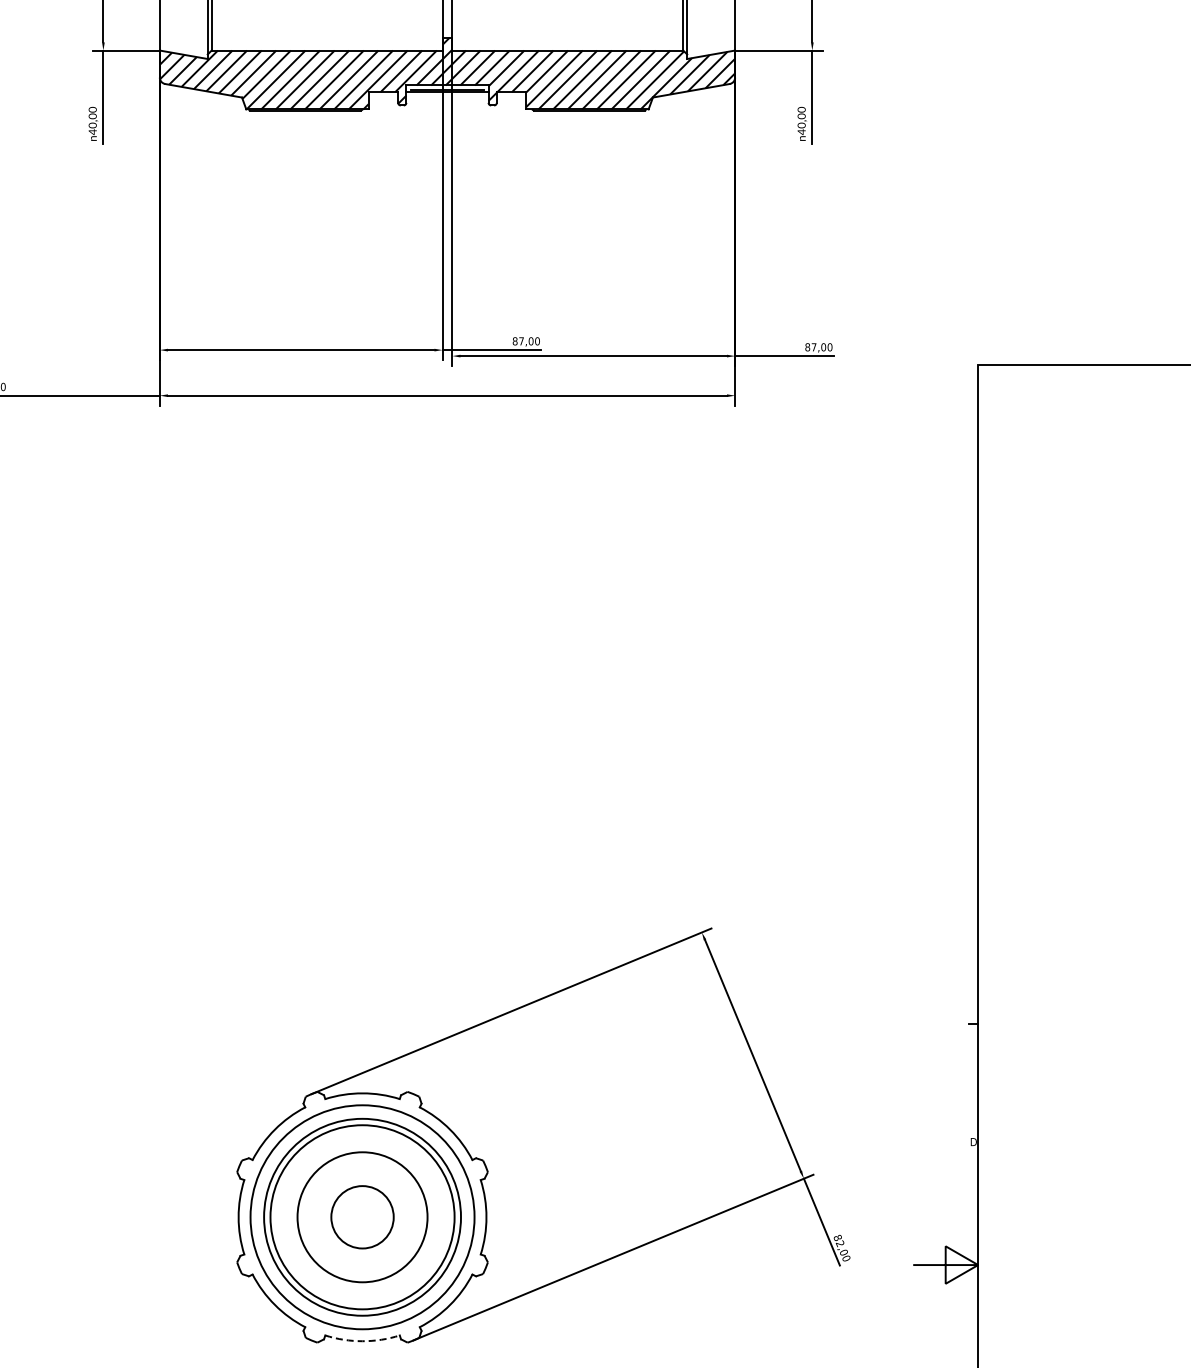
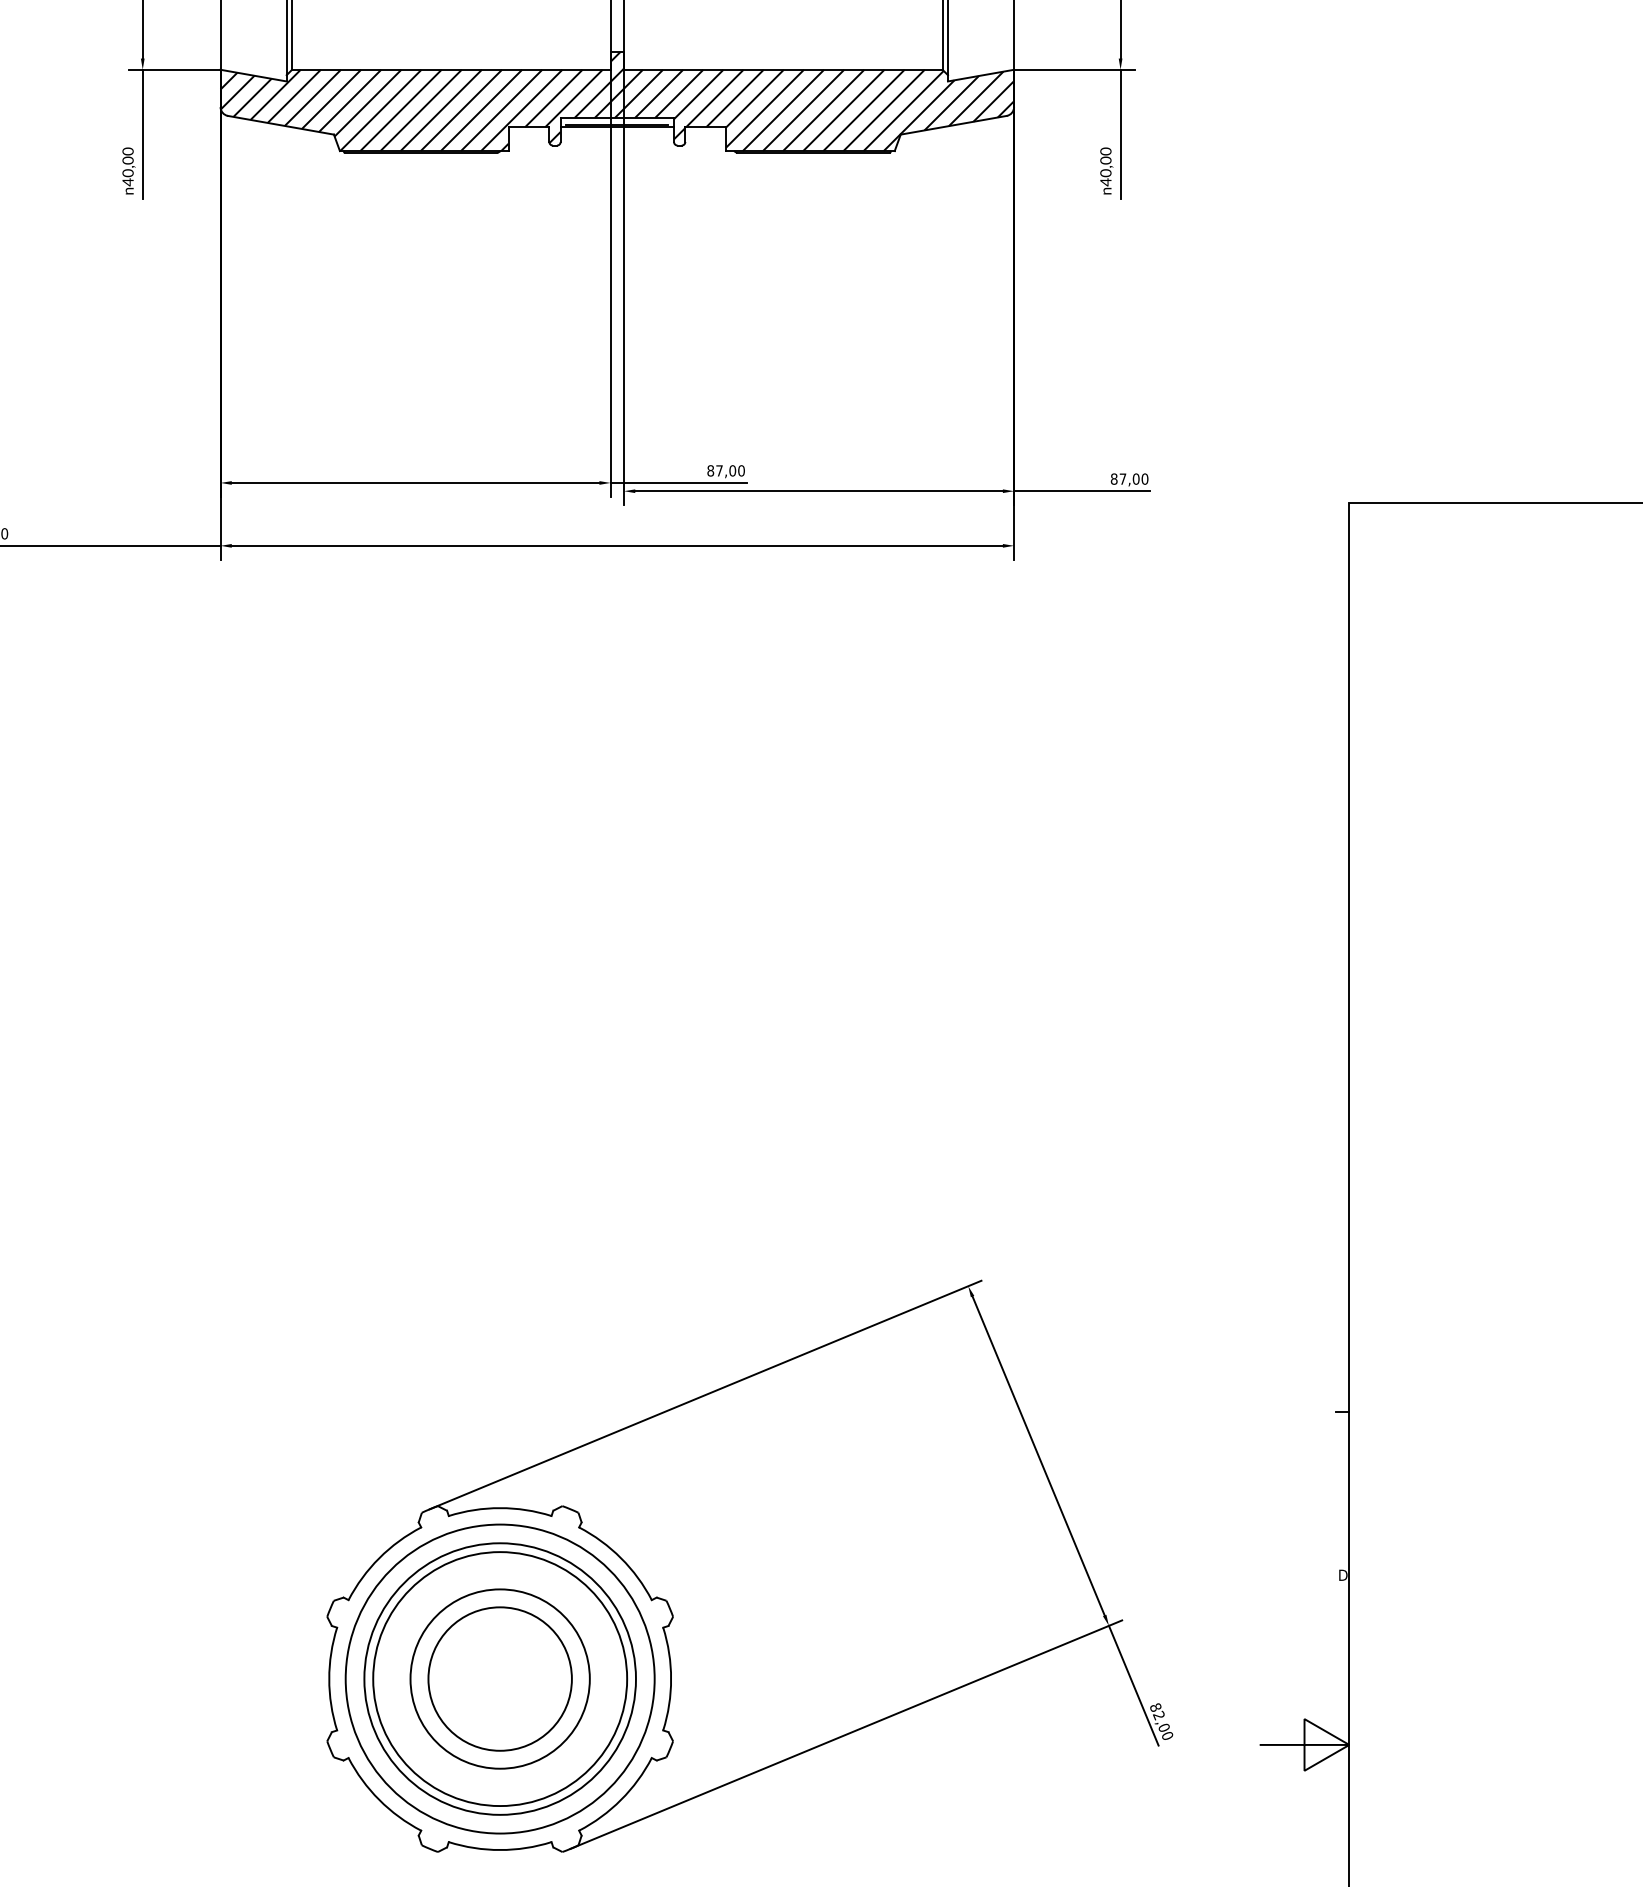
circle: (362, 1217) -> (500, 1679), size x1.67
arc: (362, 1341) -> (500, 1850), dashed -> solid

